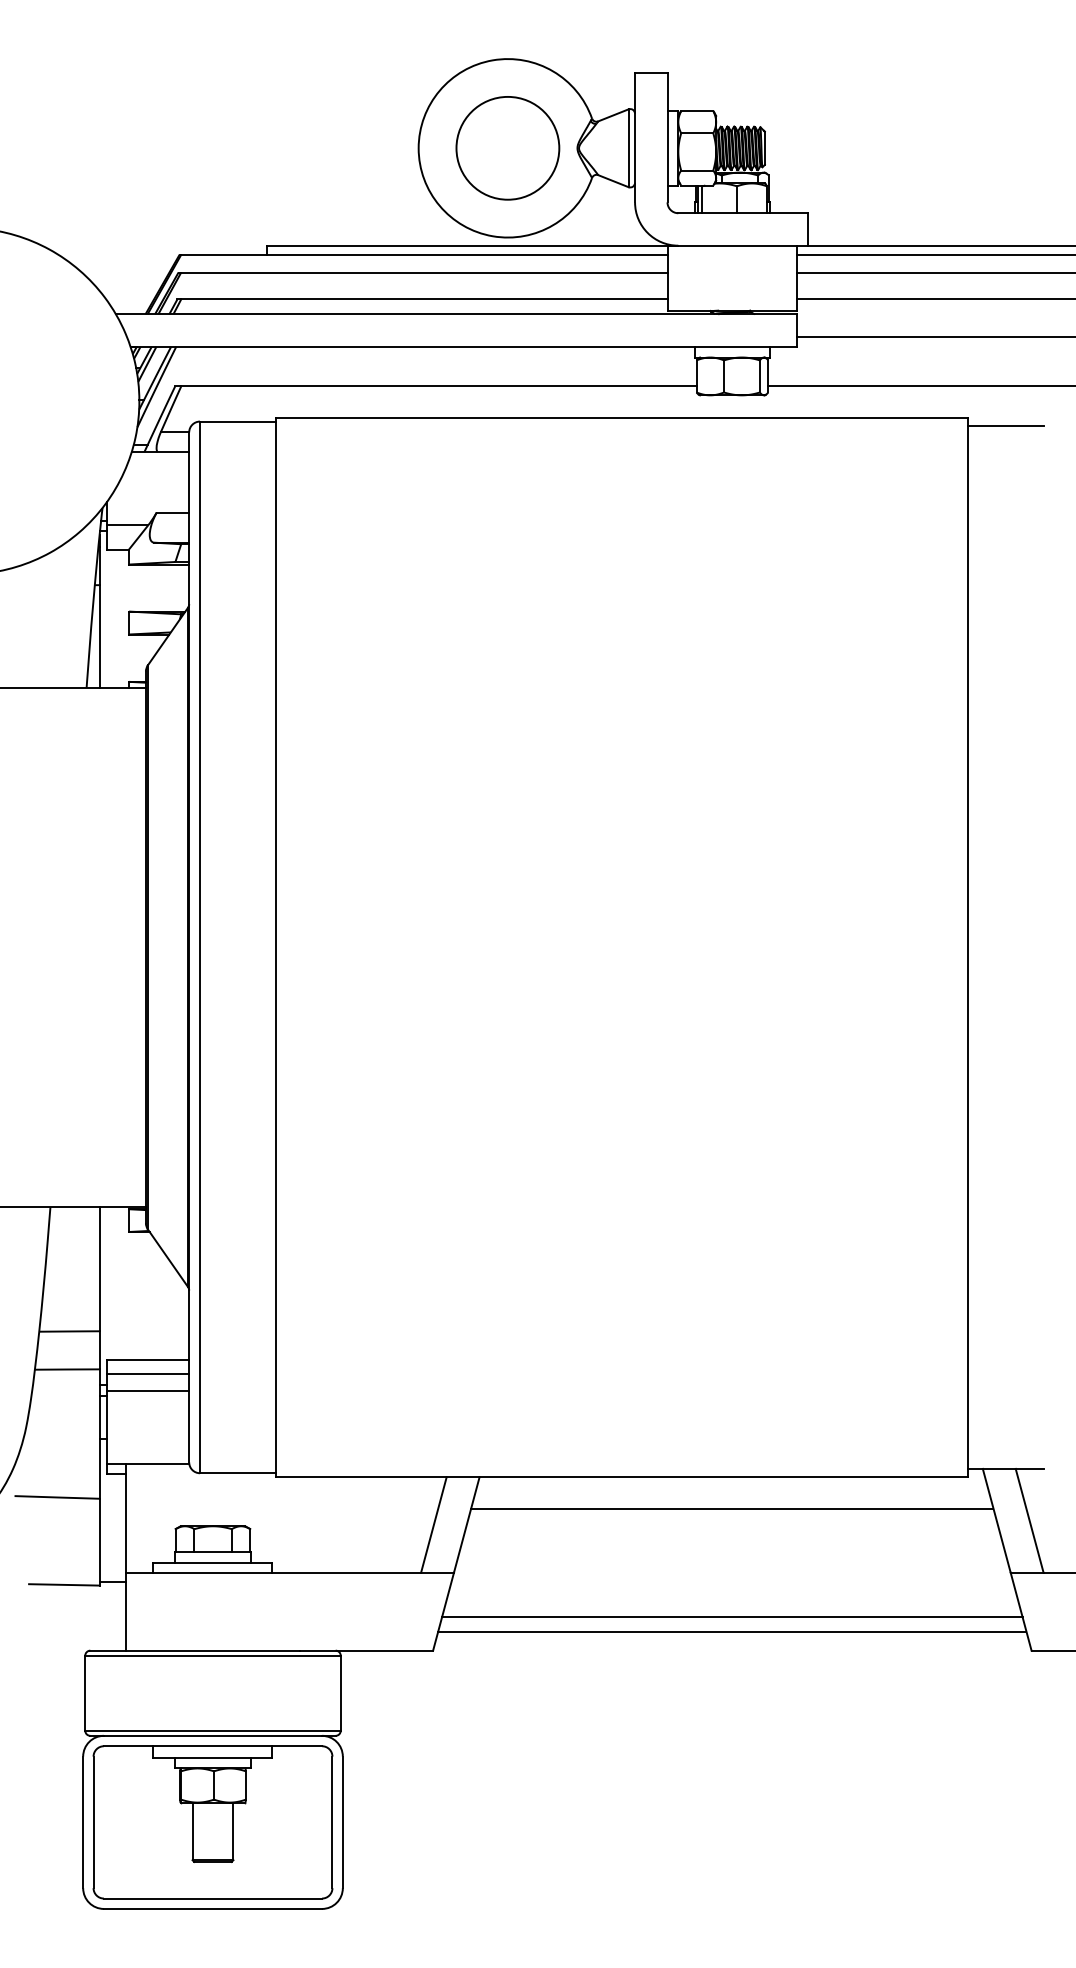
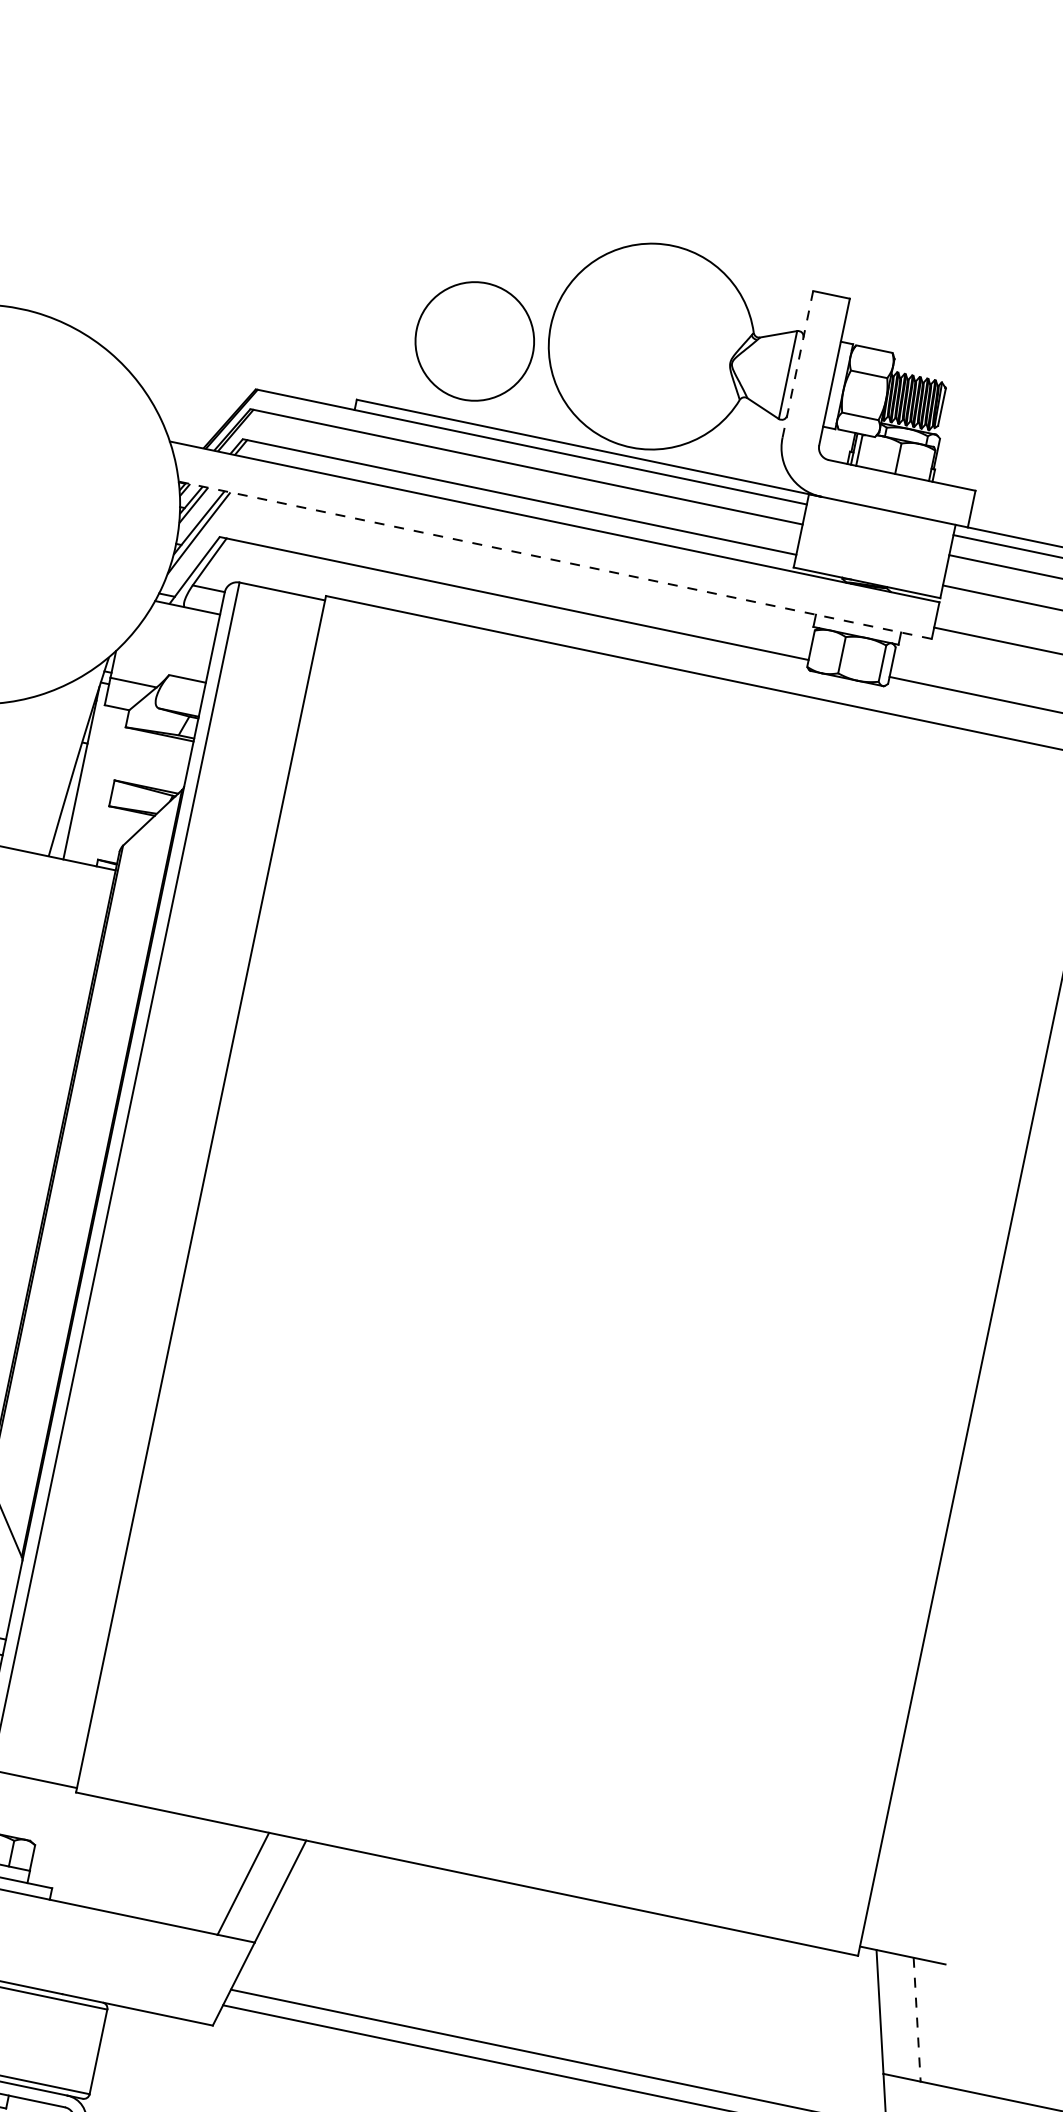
line: (635, 137) -> (798, 364), solid -> dashed
circle: (507, 148) -> (474, 341), moved
line: (463, 346) -> (554, 559), solid -> dashed
line: (732, 1508) -> (584, 1935), removed
line: (1029, 1520) -> (917, 2019), solid -> dashed

